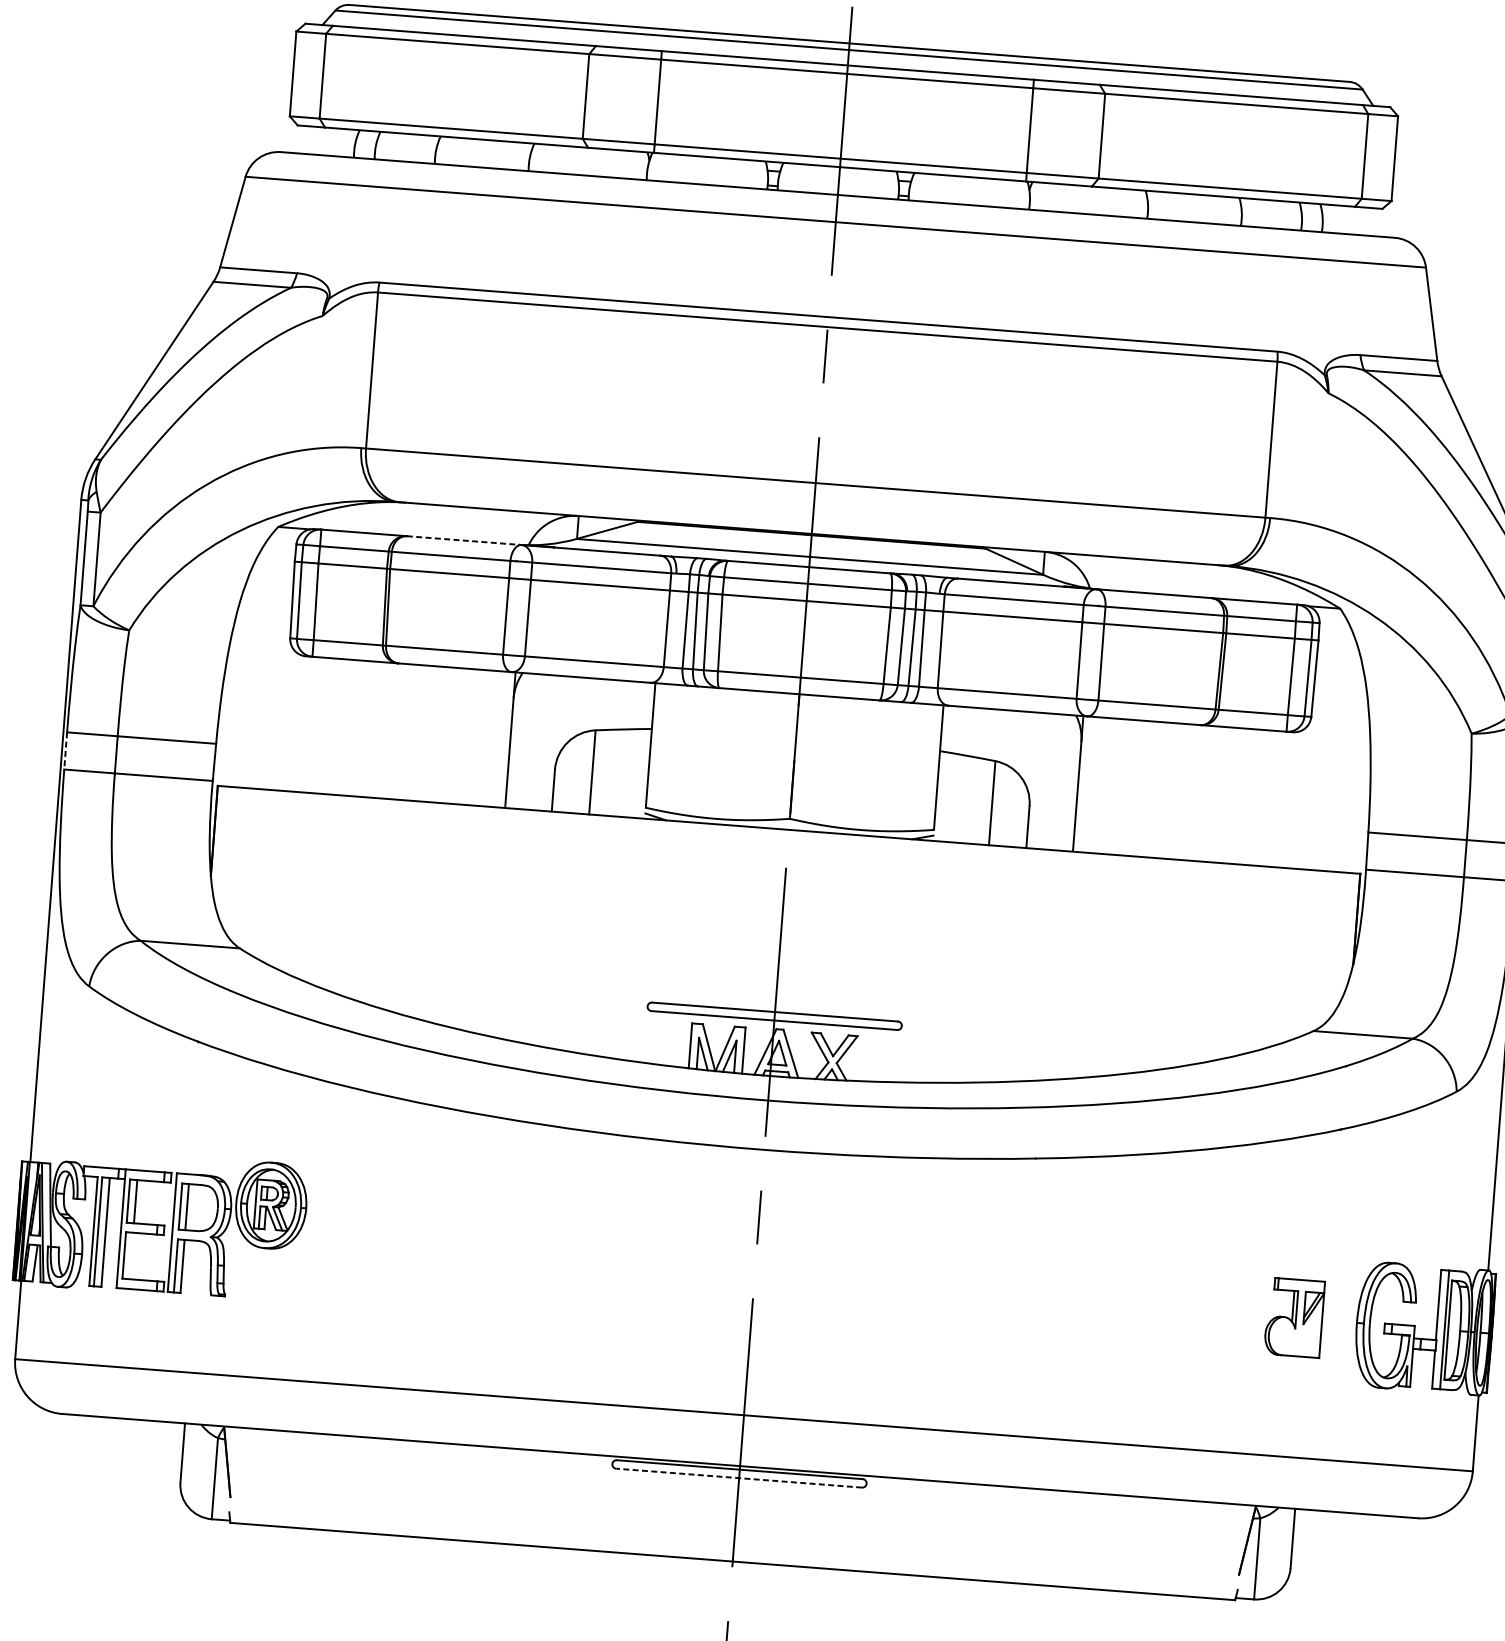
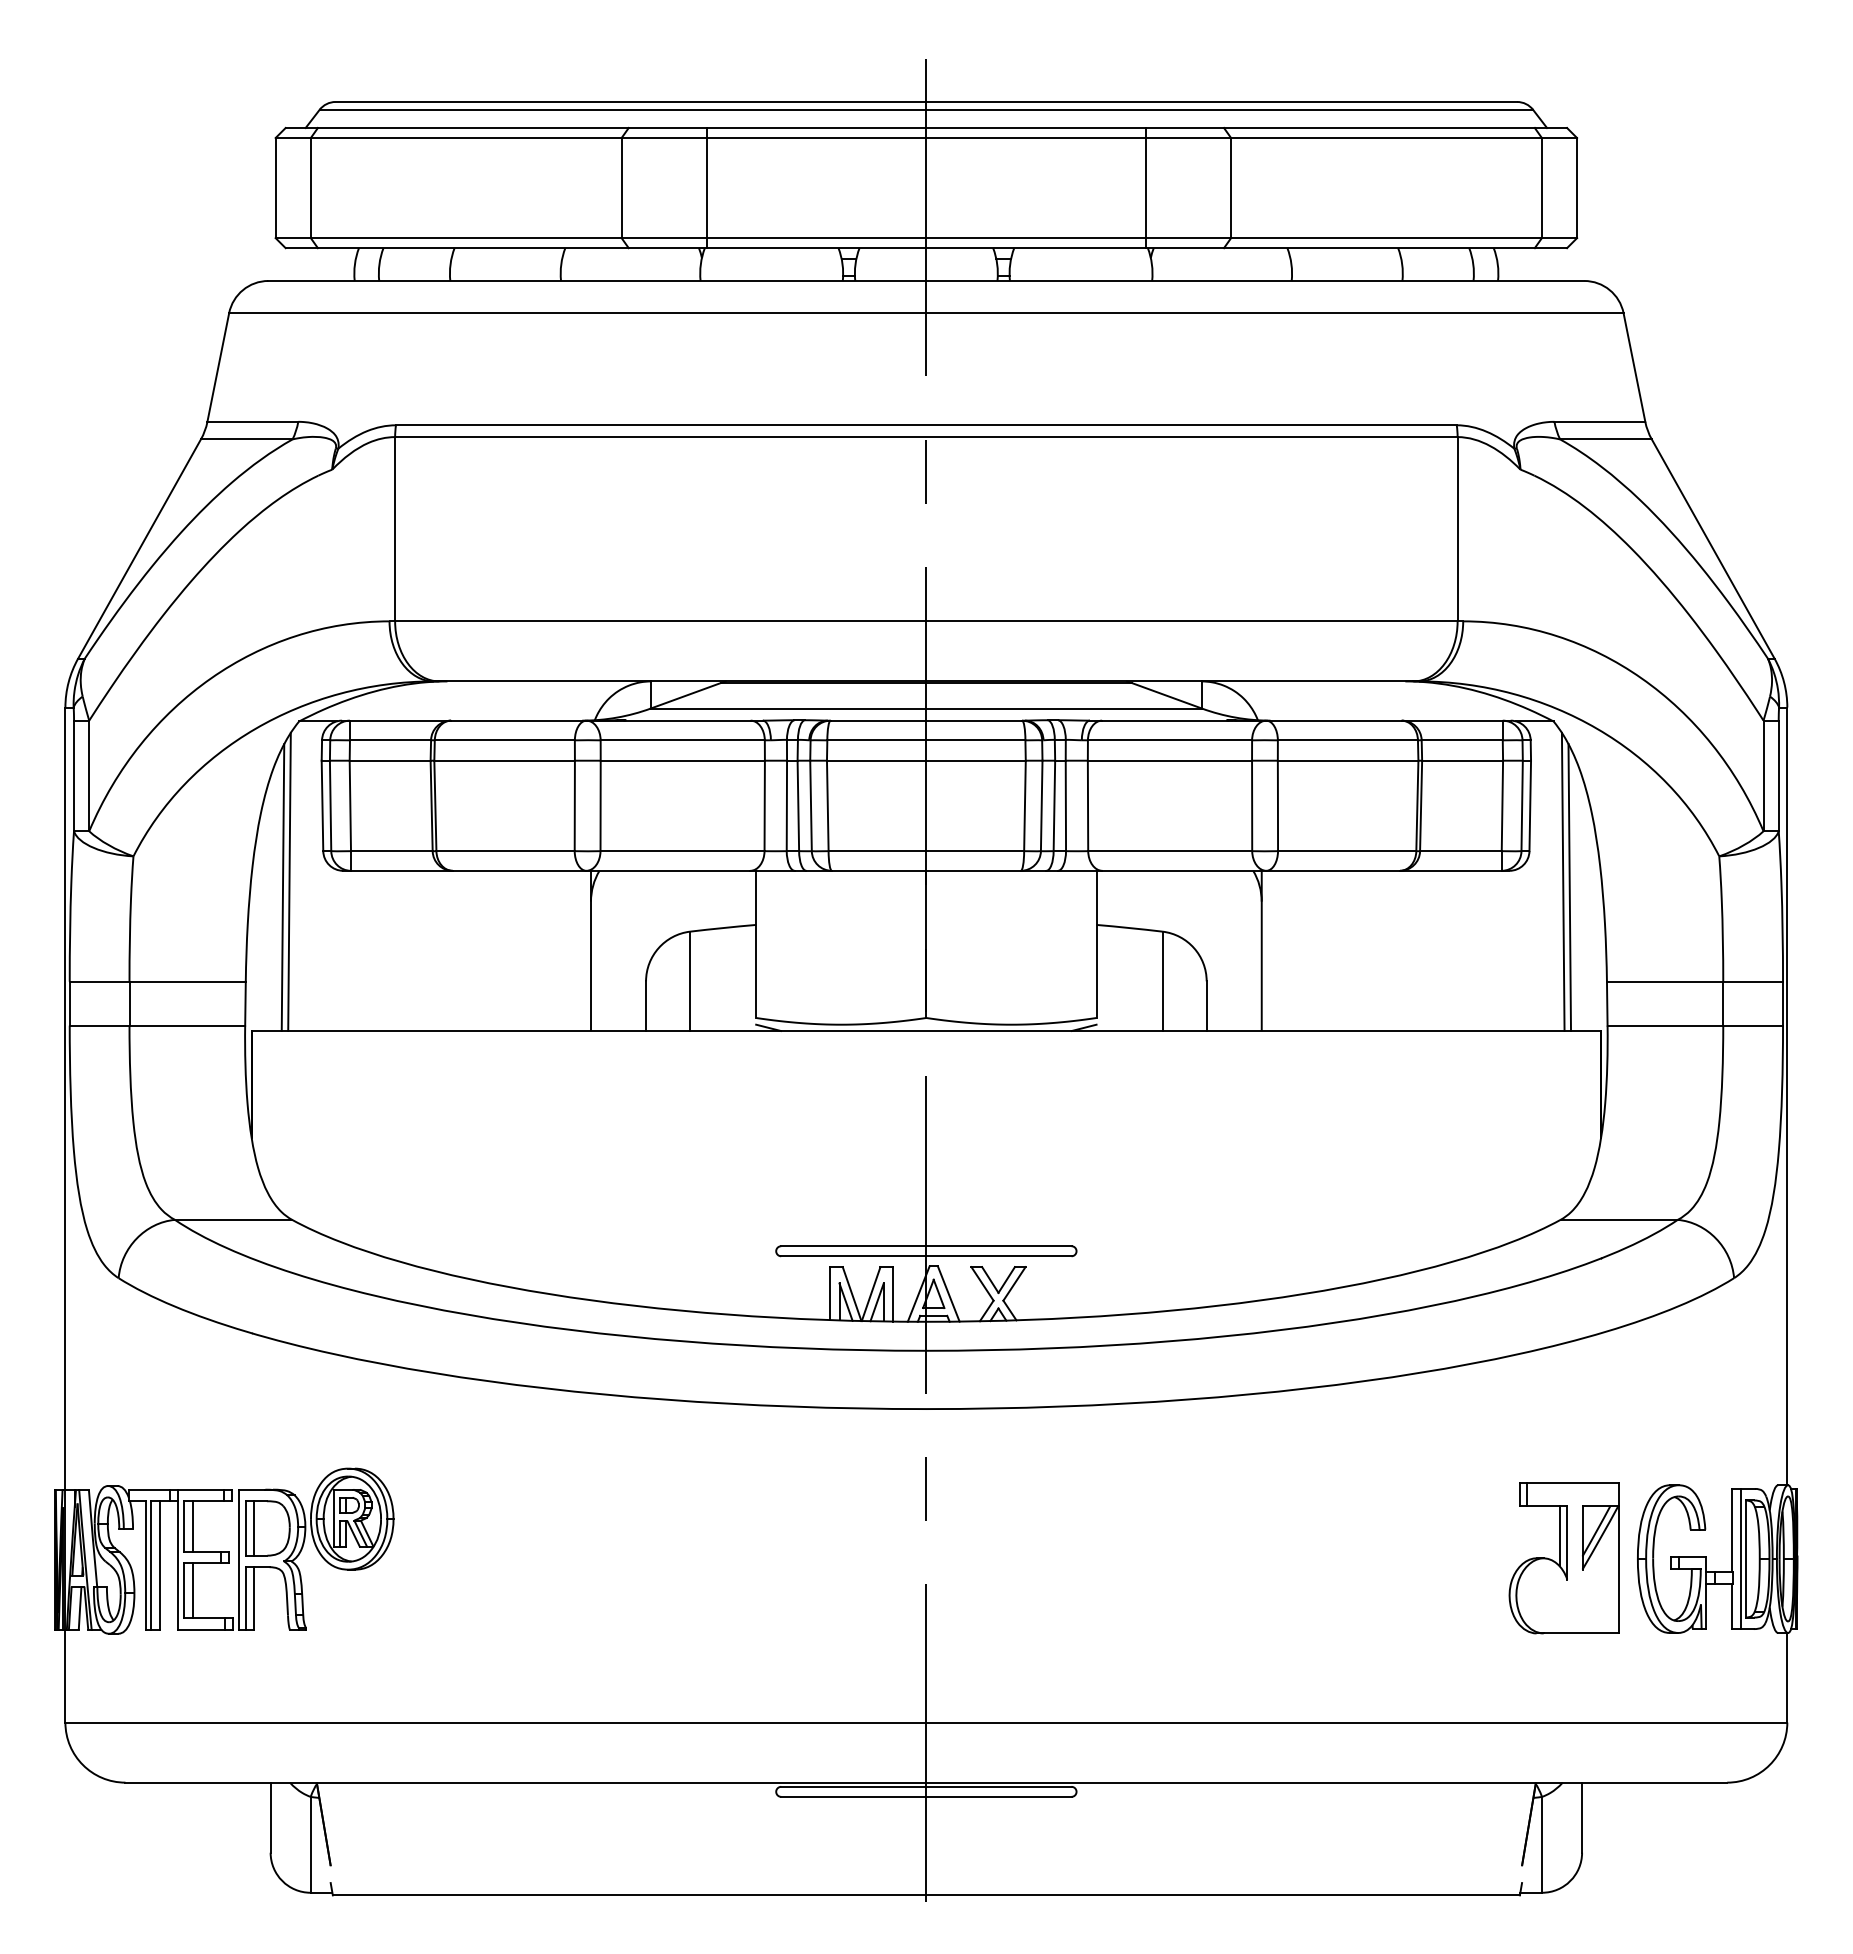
line: (464, 540) -> (518, 720), dashed -> solid
line: (259, 661) -> (289, 881), added
line: (253, 666) -> (282, 887), added
line: (1337, 744) -> (1562, 881), added
line: (65, 750) -> (69, 1003), dashed -> solid
line: (1342, 750) -> (1569, 887), added
line: (131, 1255) -> (192, 1590), added
part: (1294, 1317) -> (1563, 1558), size x1.67
line: (738, 1477) -> (925, 1796), dashed -> solid

